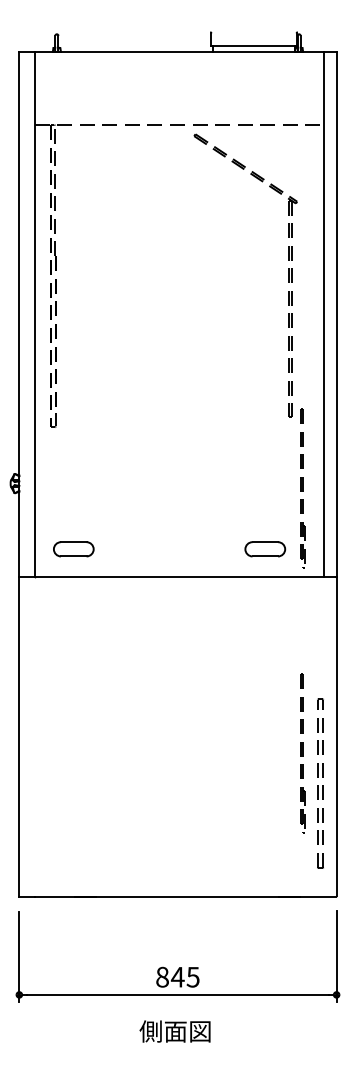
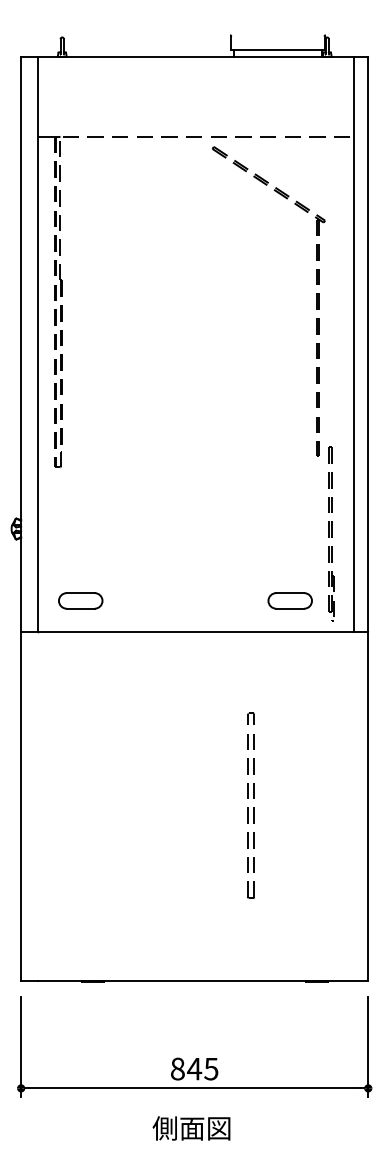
part: (302, 753) -> (330, 824), removed
part: (320, 783) -> (251, 805), moved

